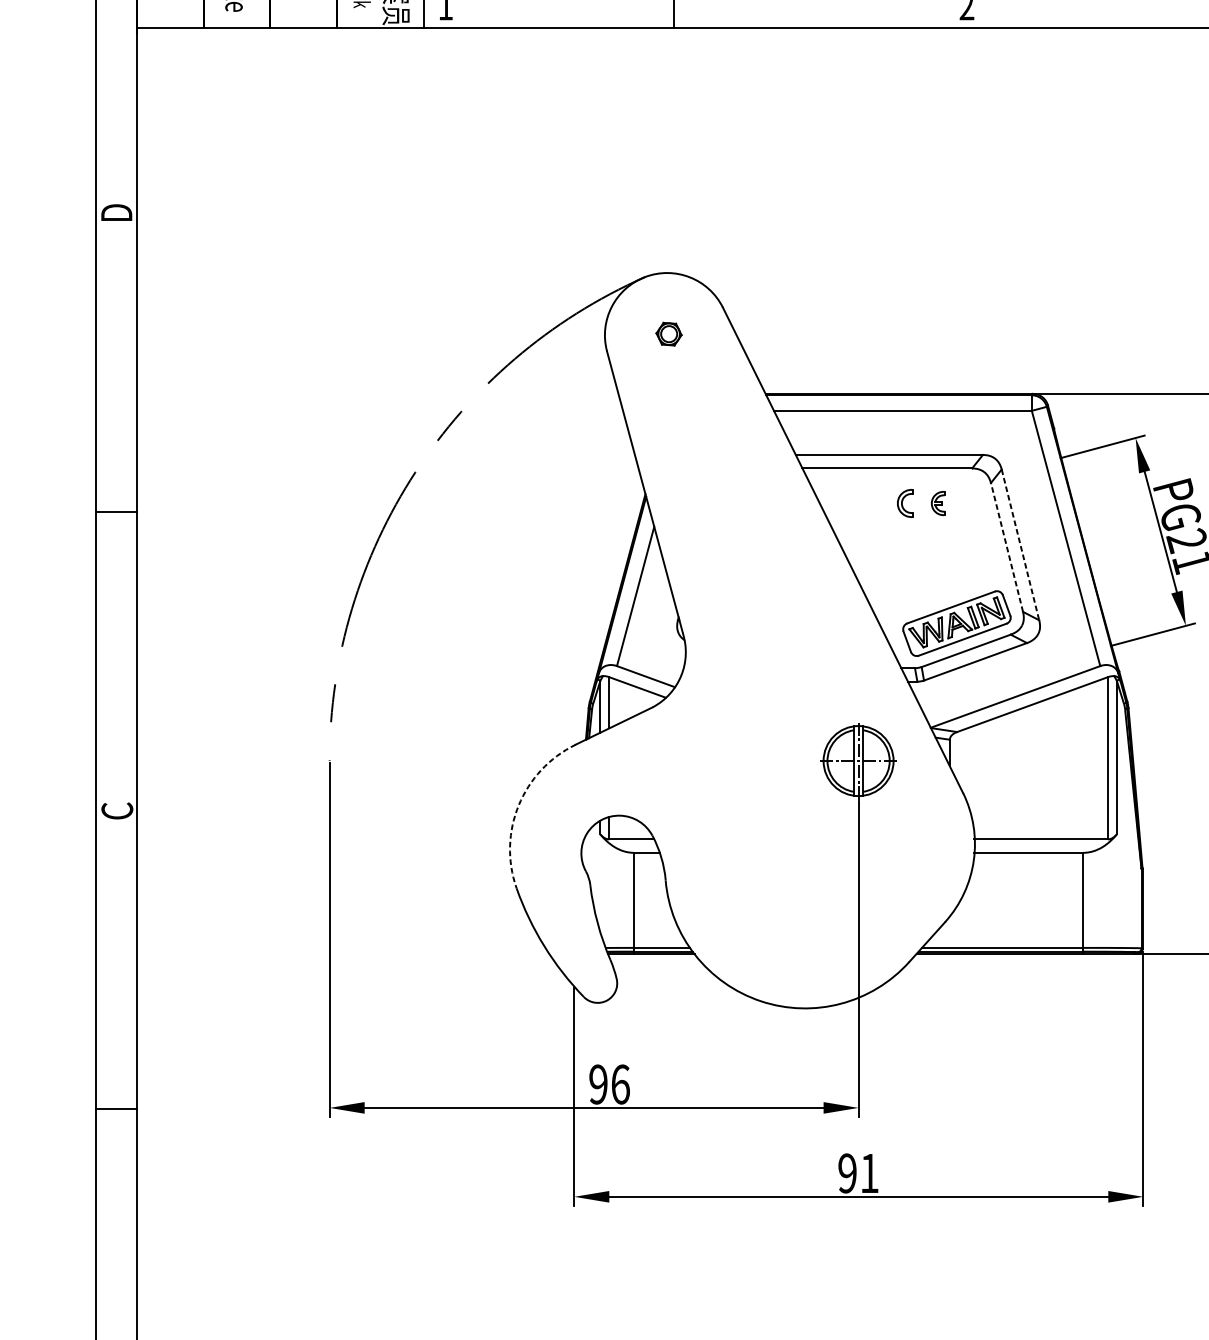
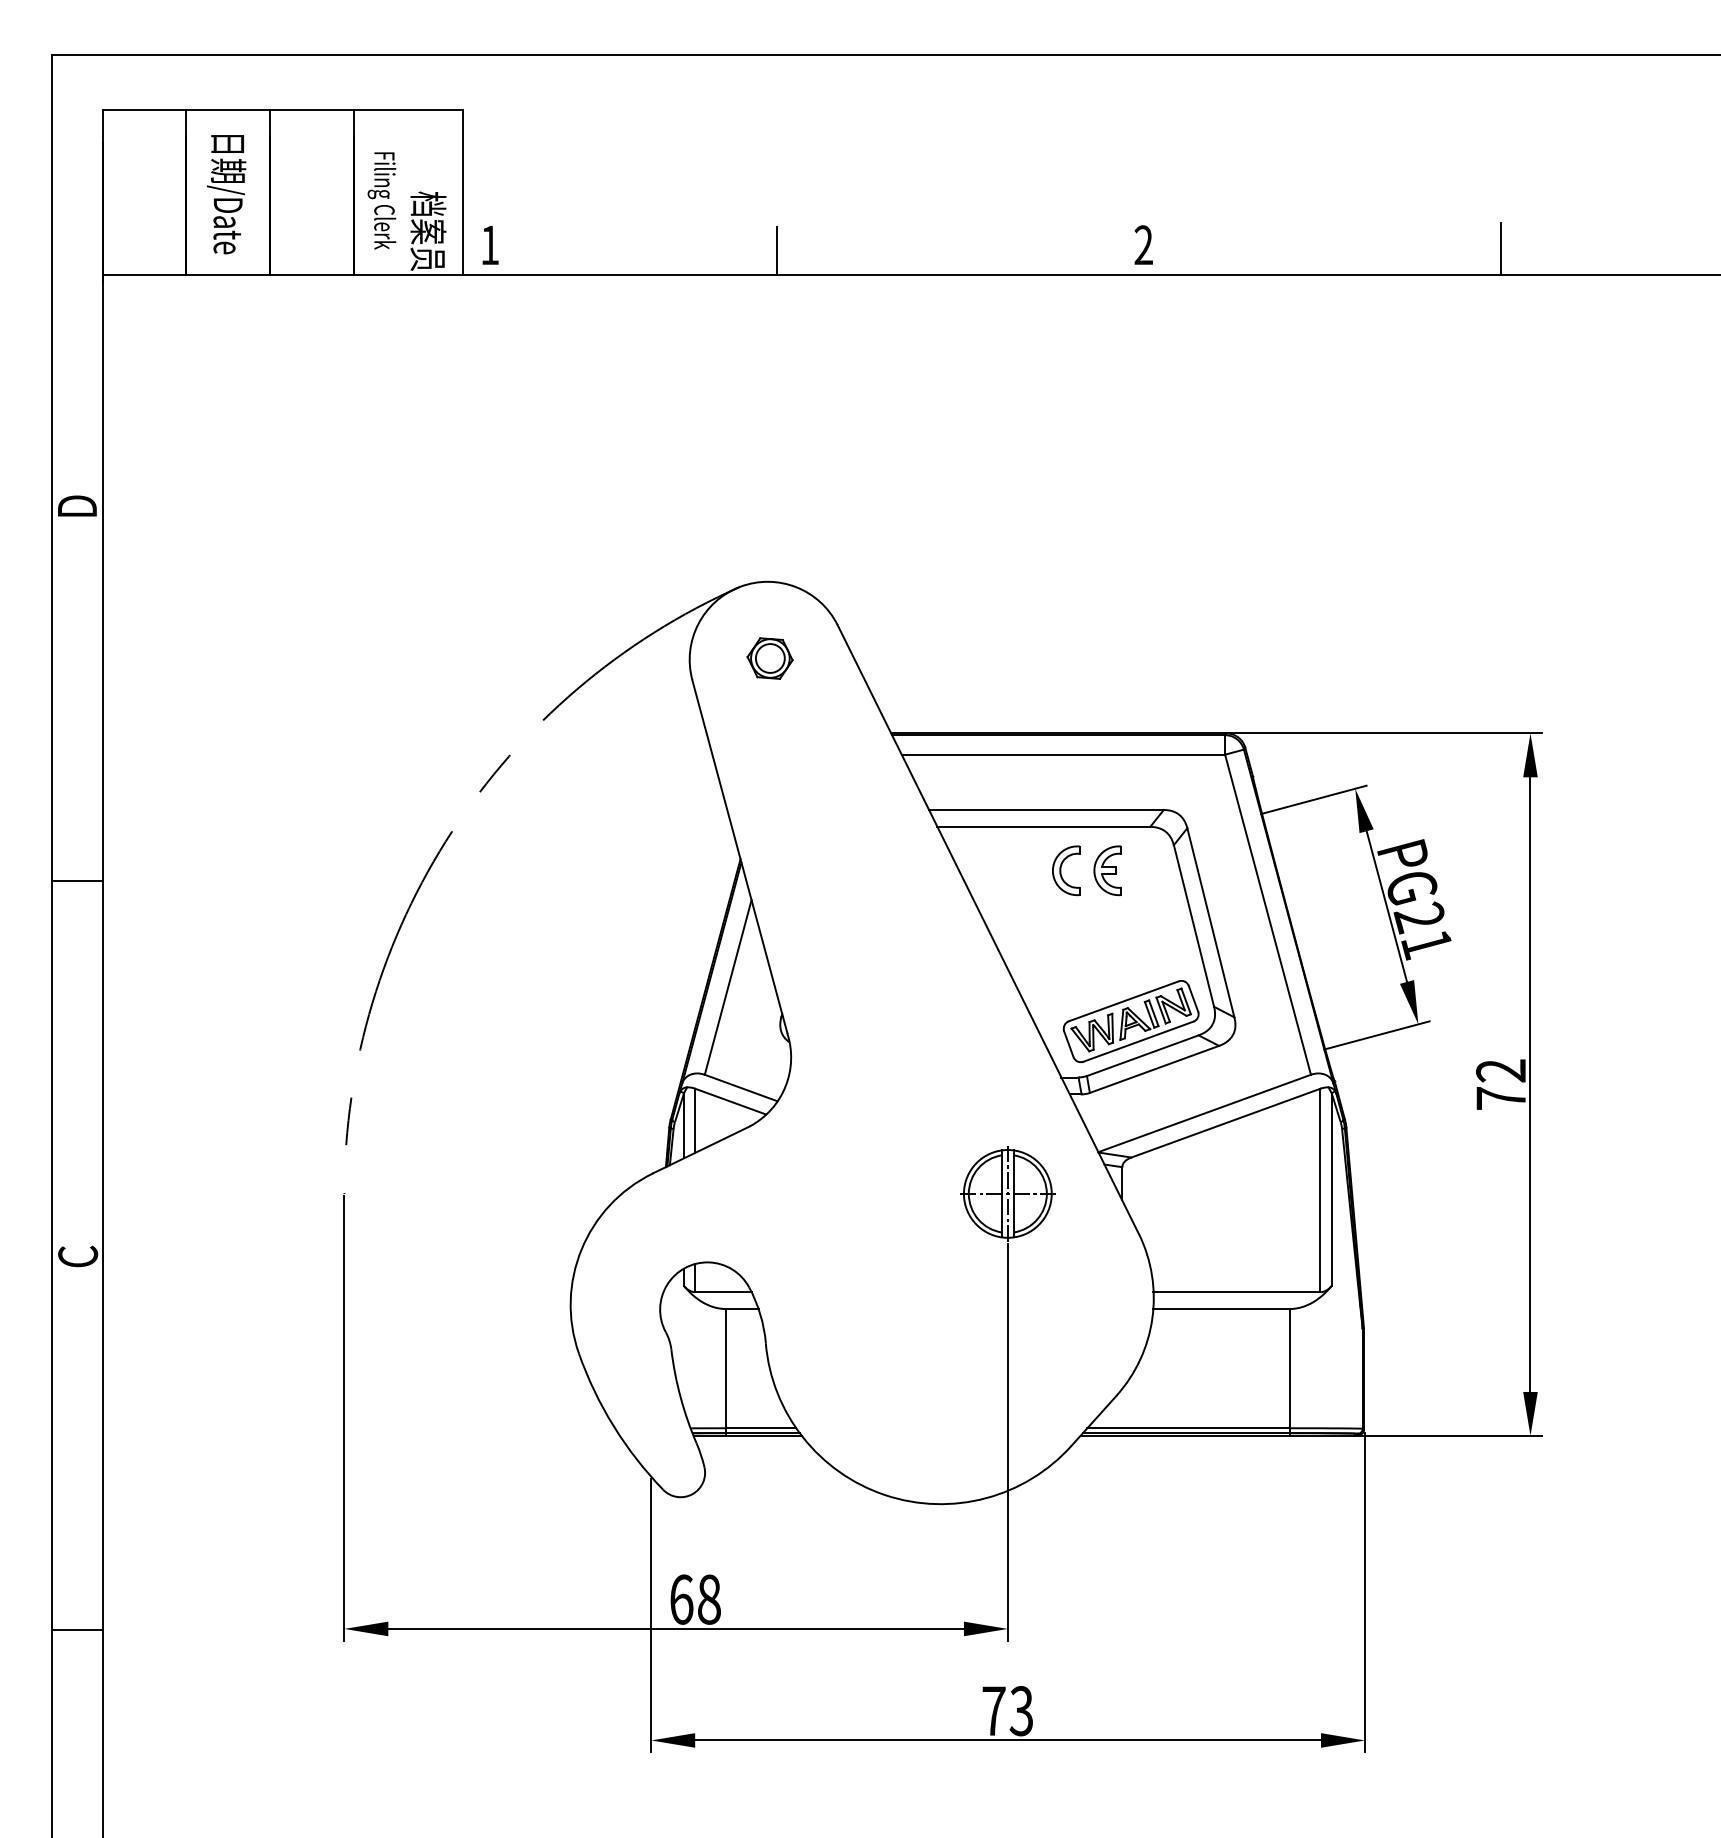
part: (668, 334) -> (769, 658), size x1.43
part: (905, 503) -> (1066, 870), size x1.43
part: (938, 503) -> (1107, 870), size x1.67
line: (1020, 545) -> (1210, 923), dashed -> solid
line: (1006, 547) -> (1193, 925), dashed -> solid
arc: (518, 805) -> (581, 1249), dashed -> solid
text: (609, 1084) -> (695, 1599), 96 -> 68
text: (858, 1173) -> (1007, 1711), 91 -> 73

